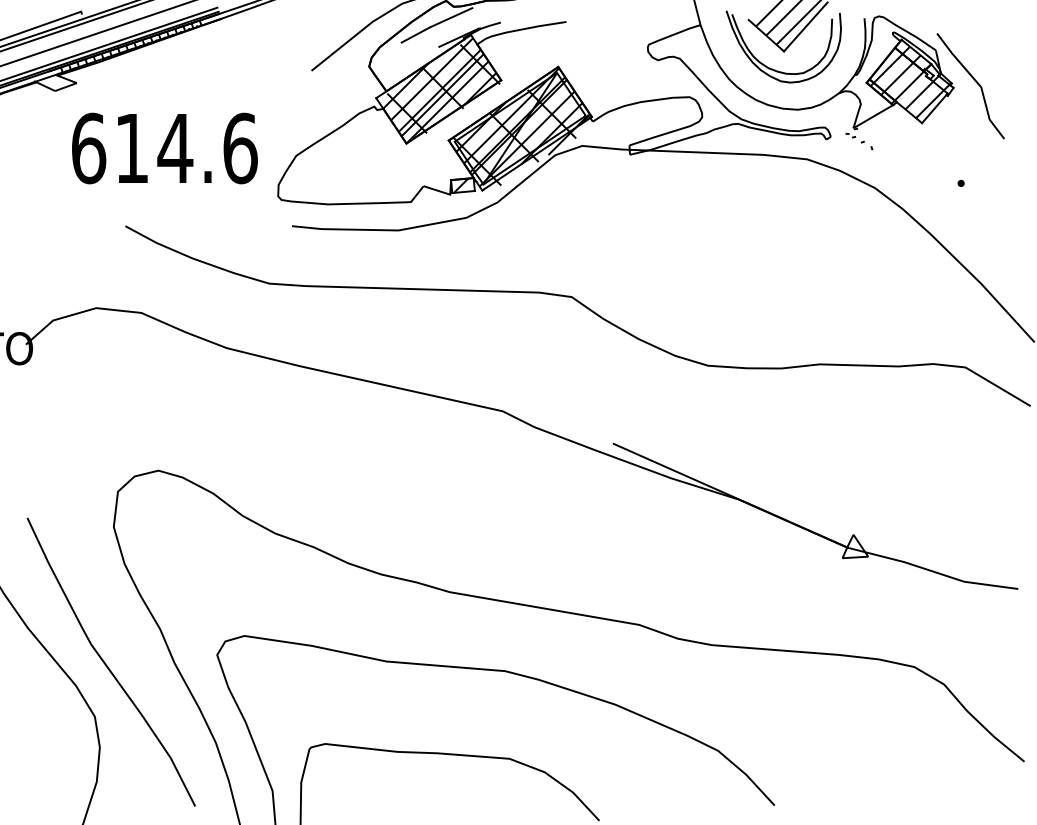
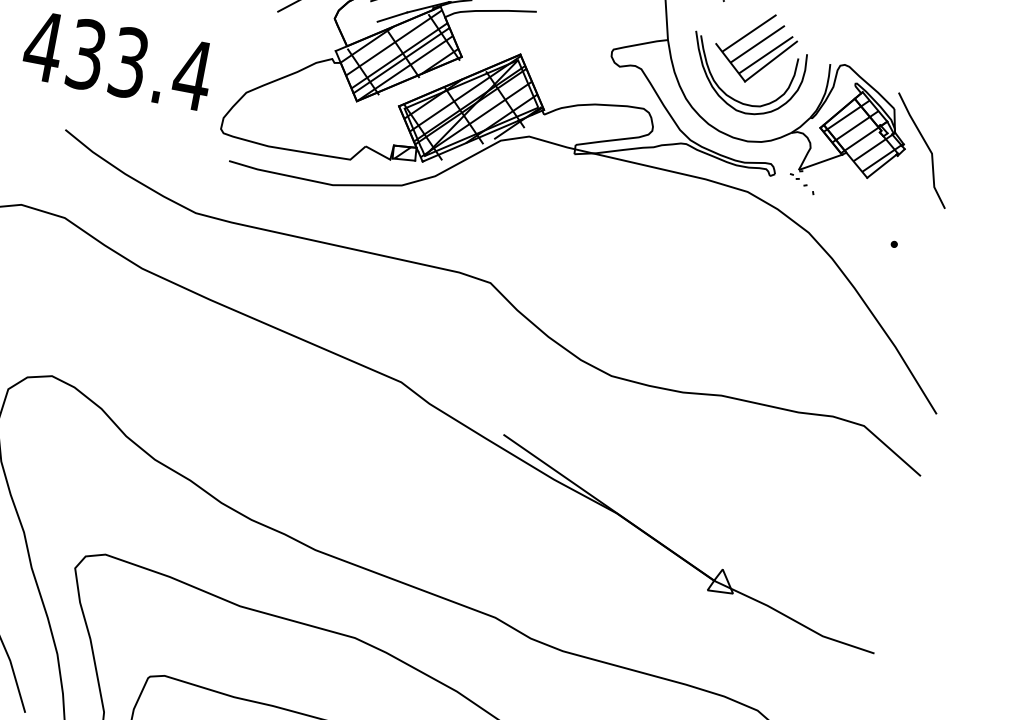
line: (425, 53) -> (392, 16), added
text: (164, 148) -> (118, 60), 614.6 -> 433.4

